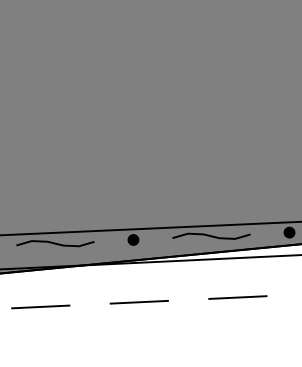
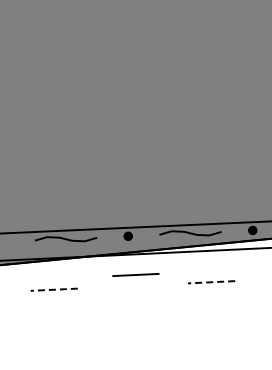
line: (237, 297) -> (211, 282), solid -> dashed
line: (138, 301) -> (135, 274), moved
line: (41, 306) -> (54, 289), solid -> dashed

